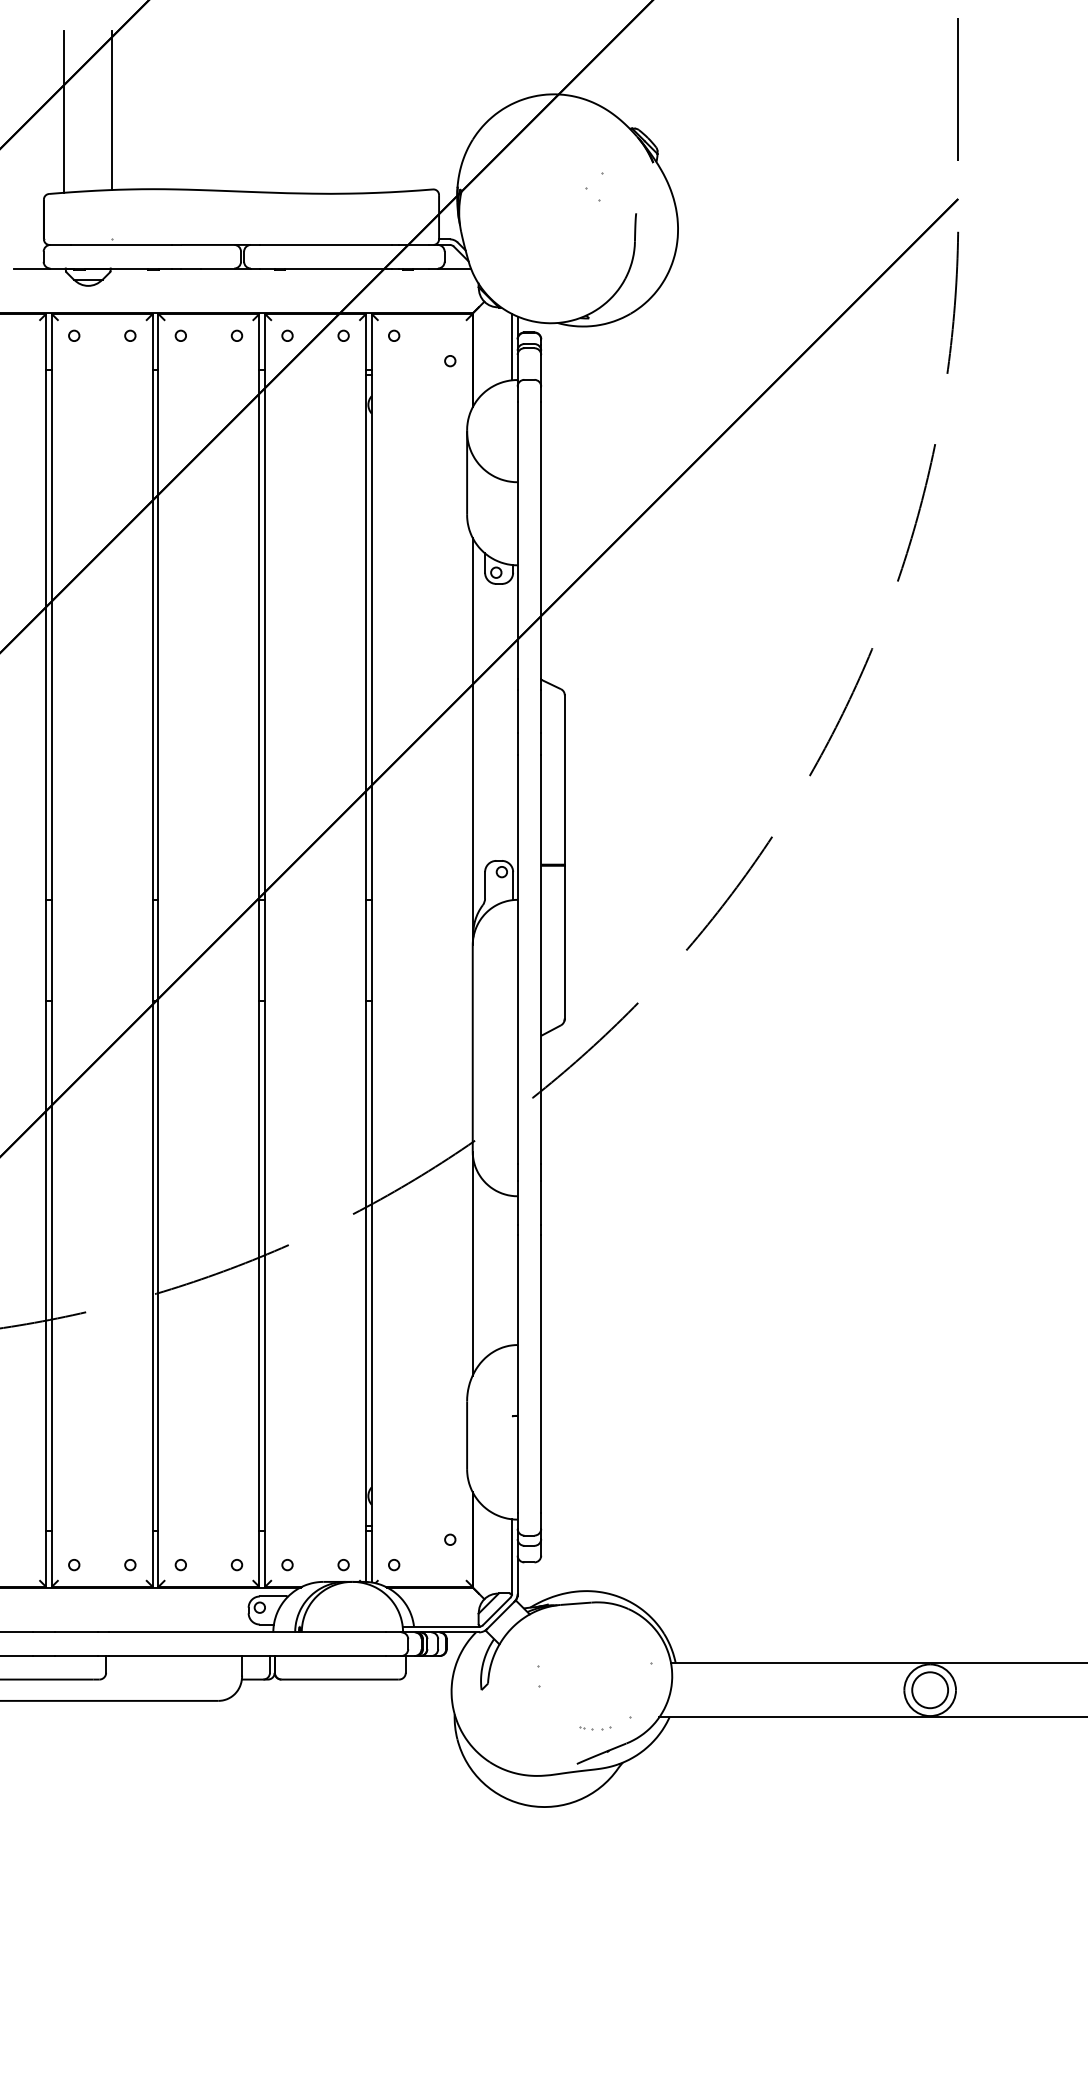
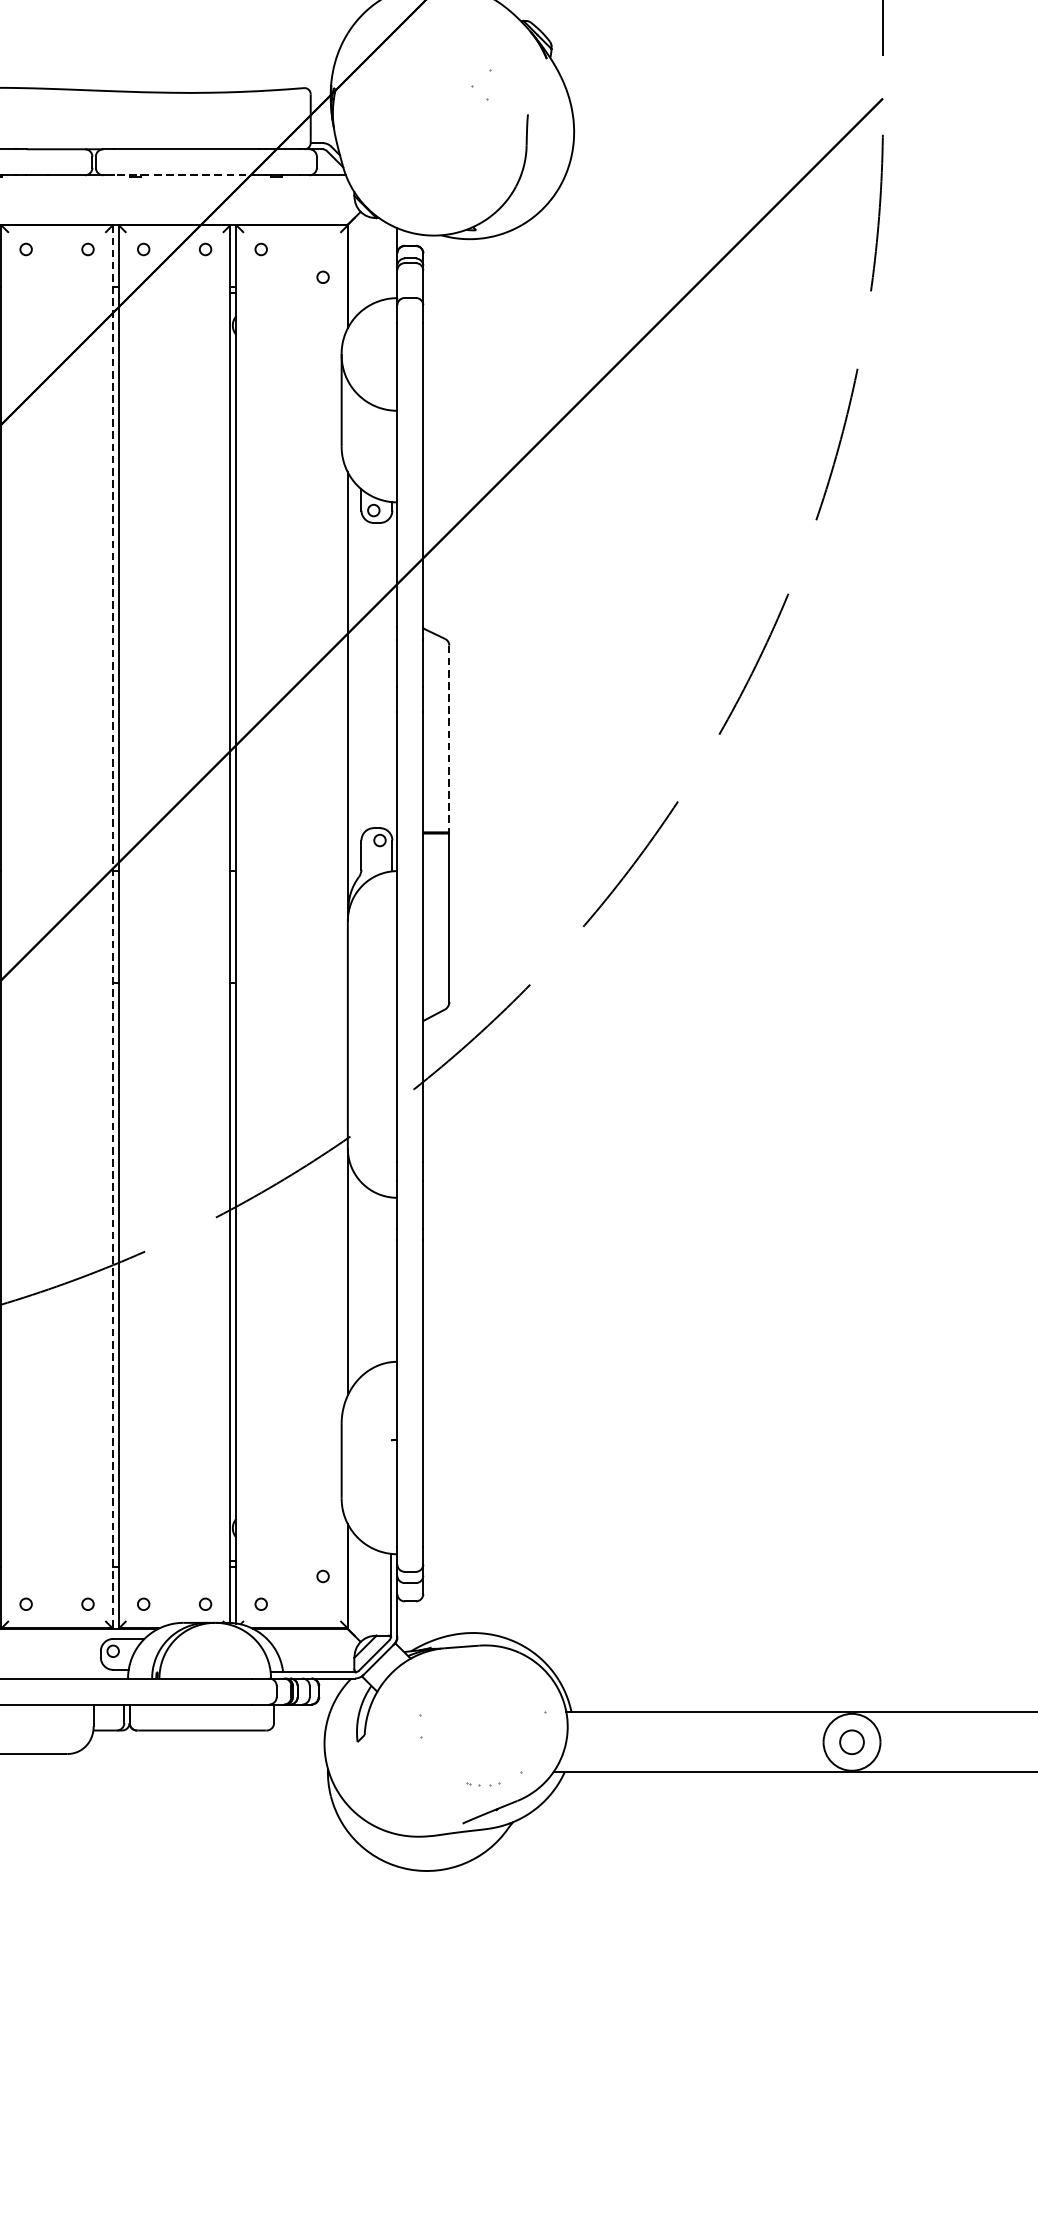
line: (325, 268) -> (185, 175), solid -> dashed
line: (512, 346) -> (391, 261), removed
line: (564, 779) -> (448, 738), solid -> dashed
line: (259, 950) -> (112, 926), solid -> dashed
circle: (930, 1690) -> (852, 1742), size x0.6

